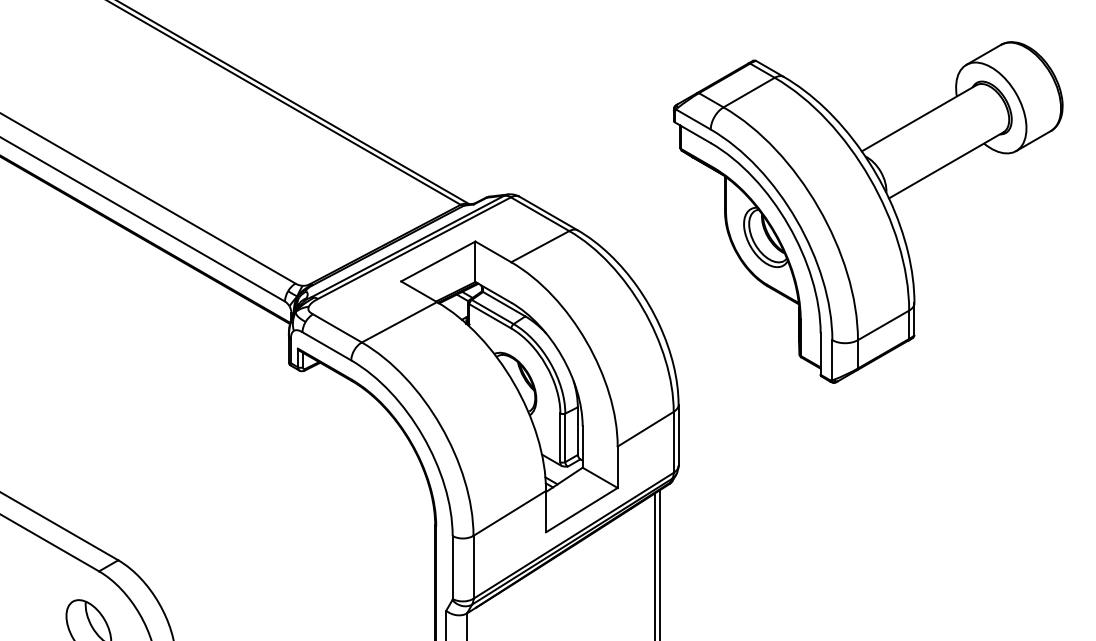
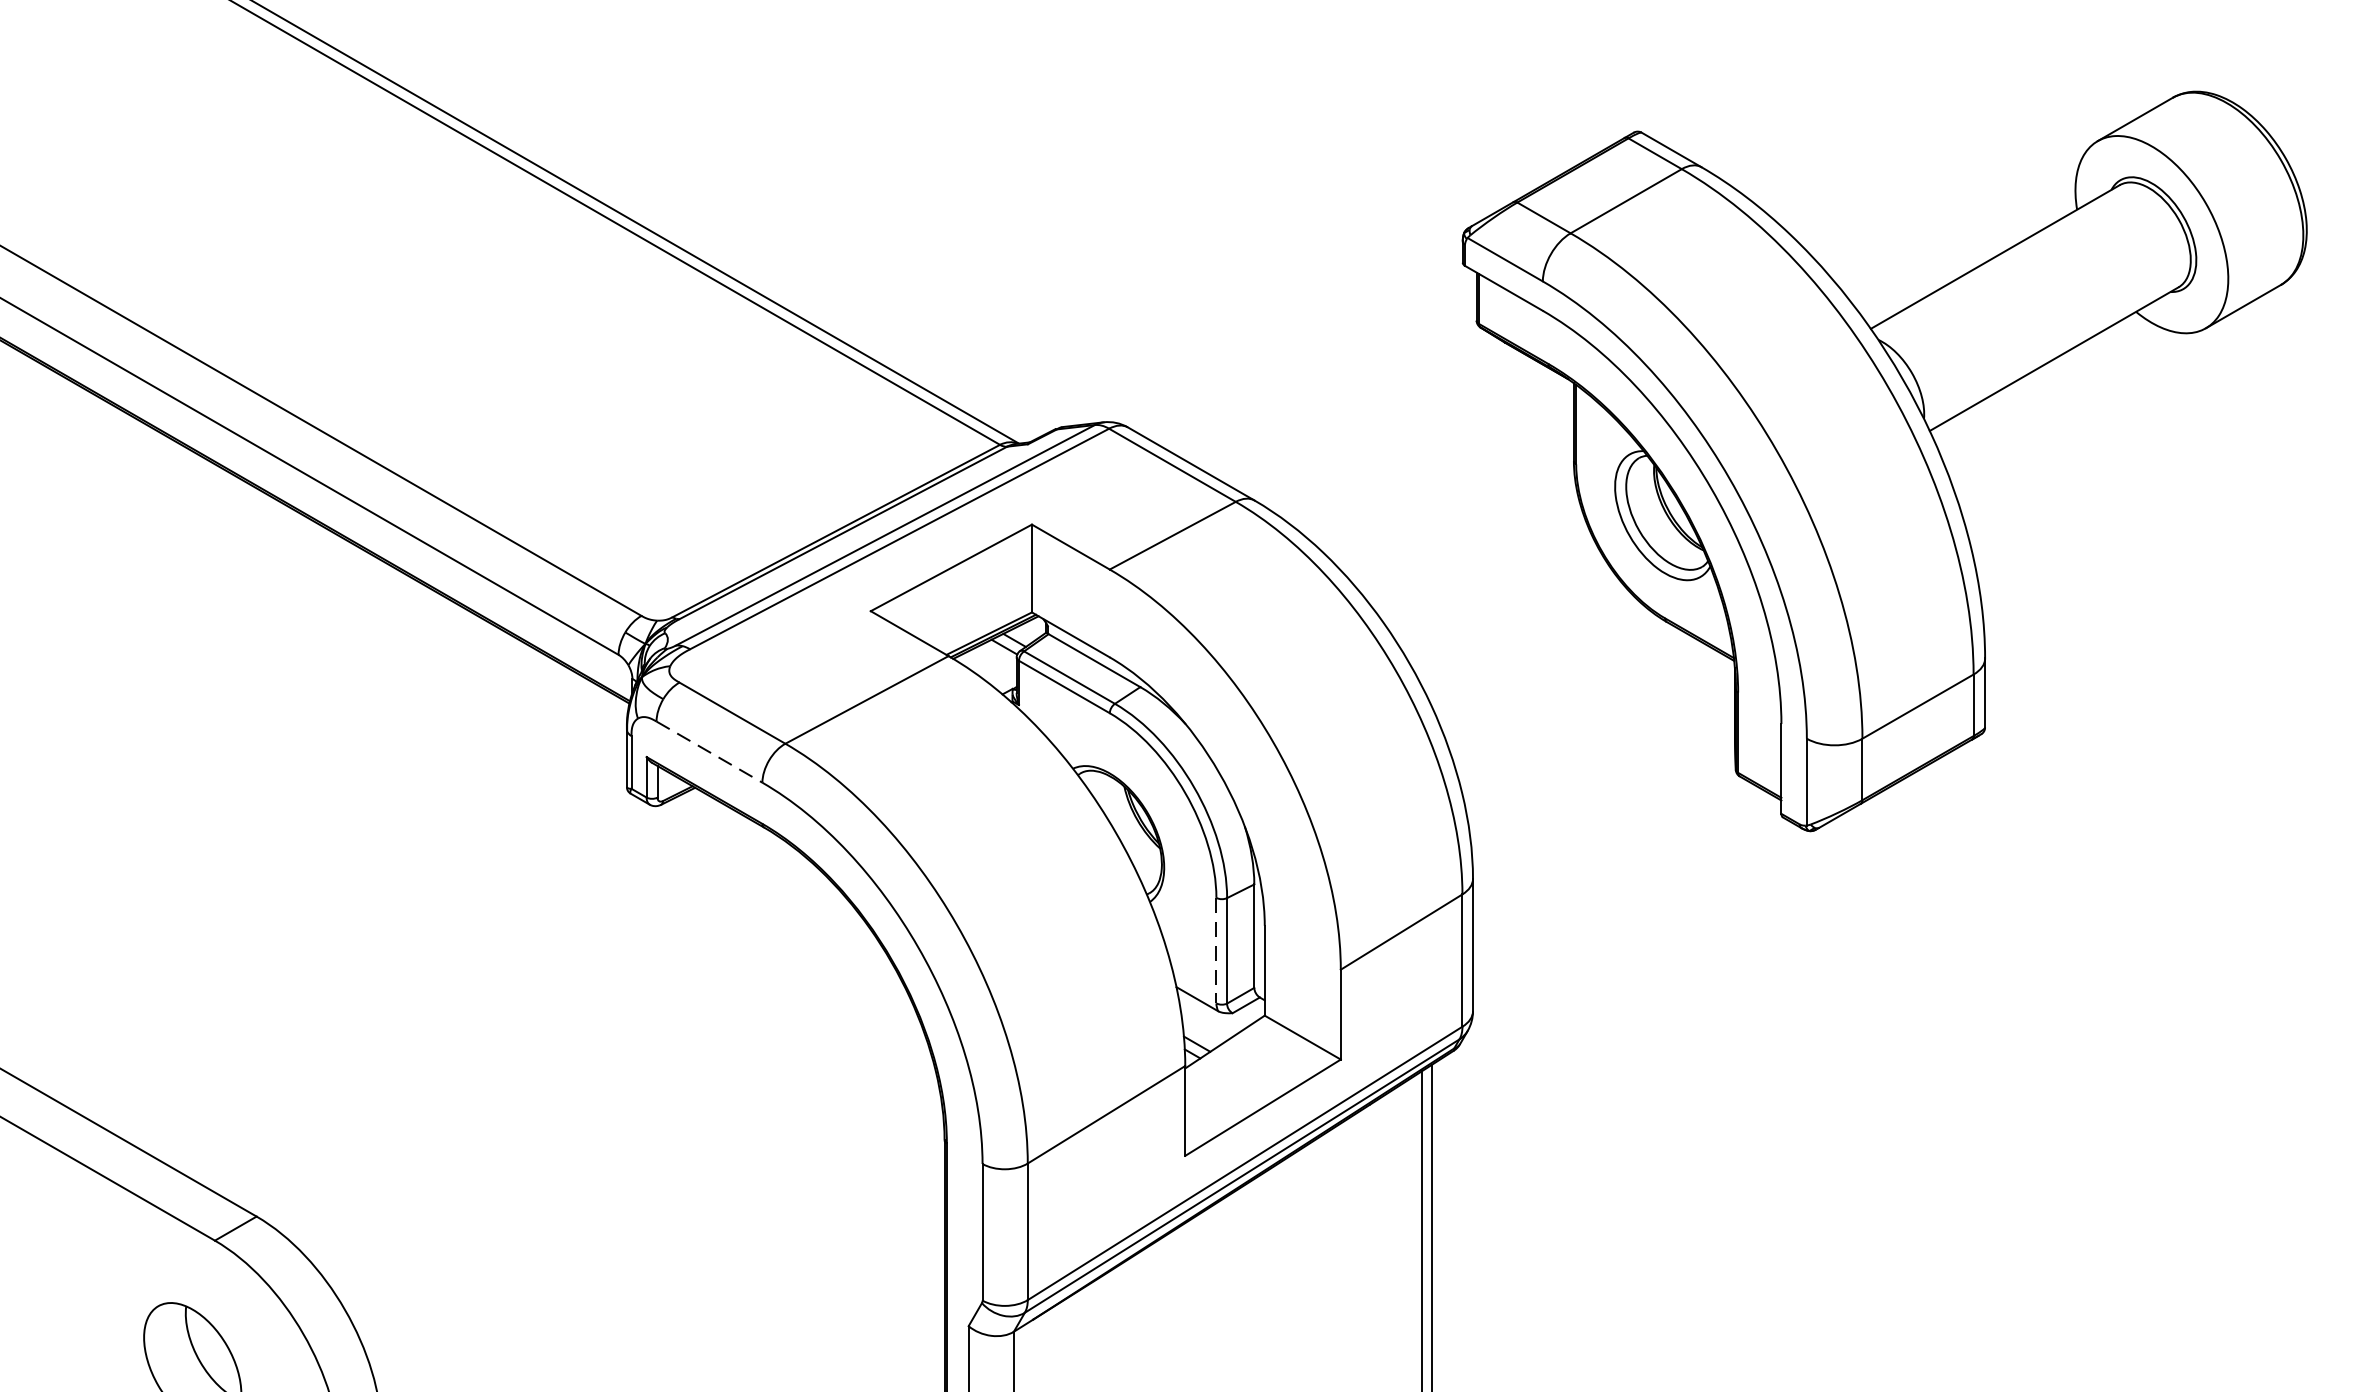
line: (327, 346) -> (710, 752), solid -> dashed
line: (560, 438) -> (1216, 952), solid -> dashed

